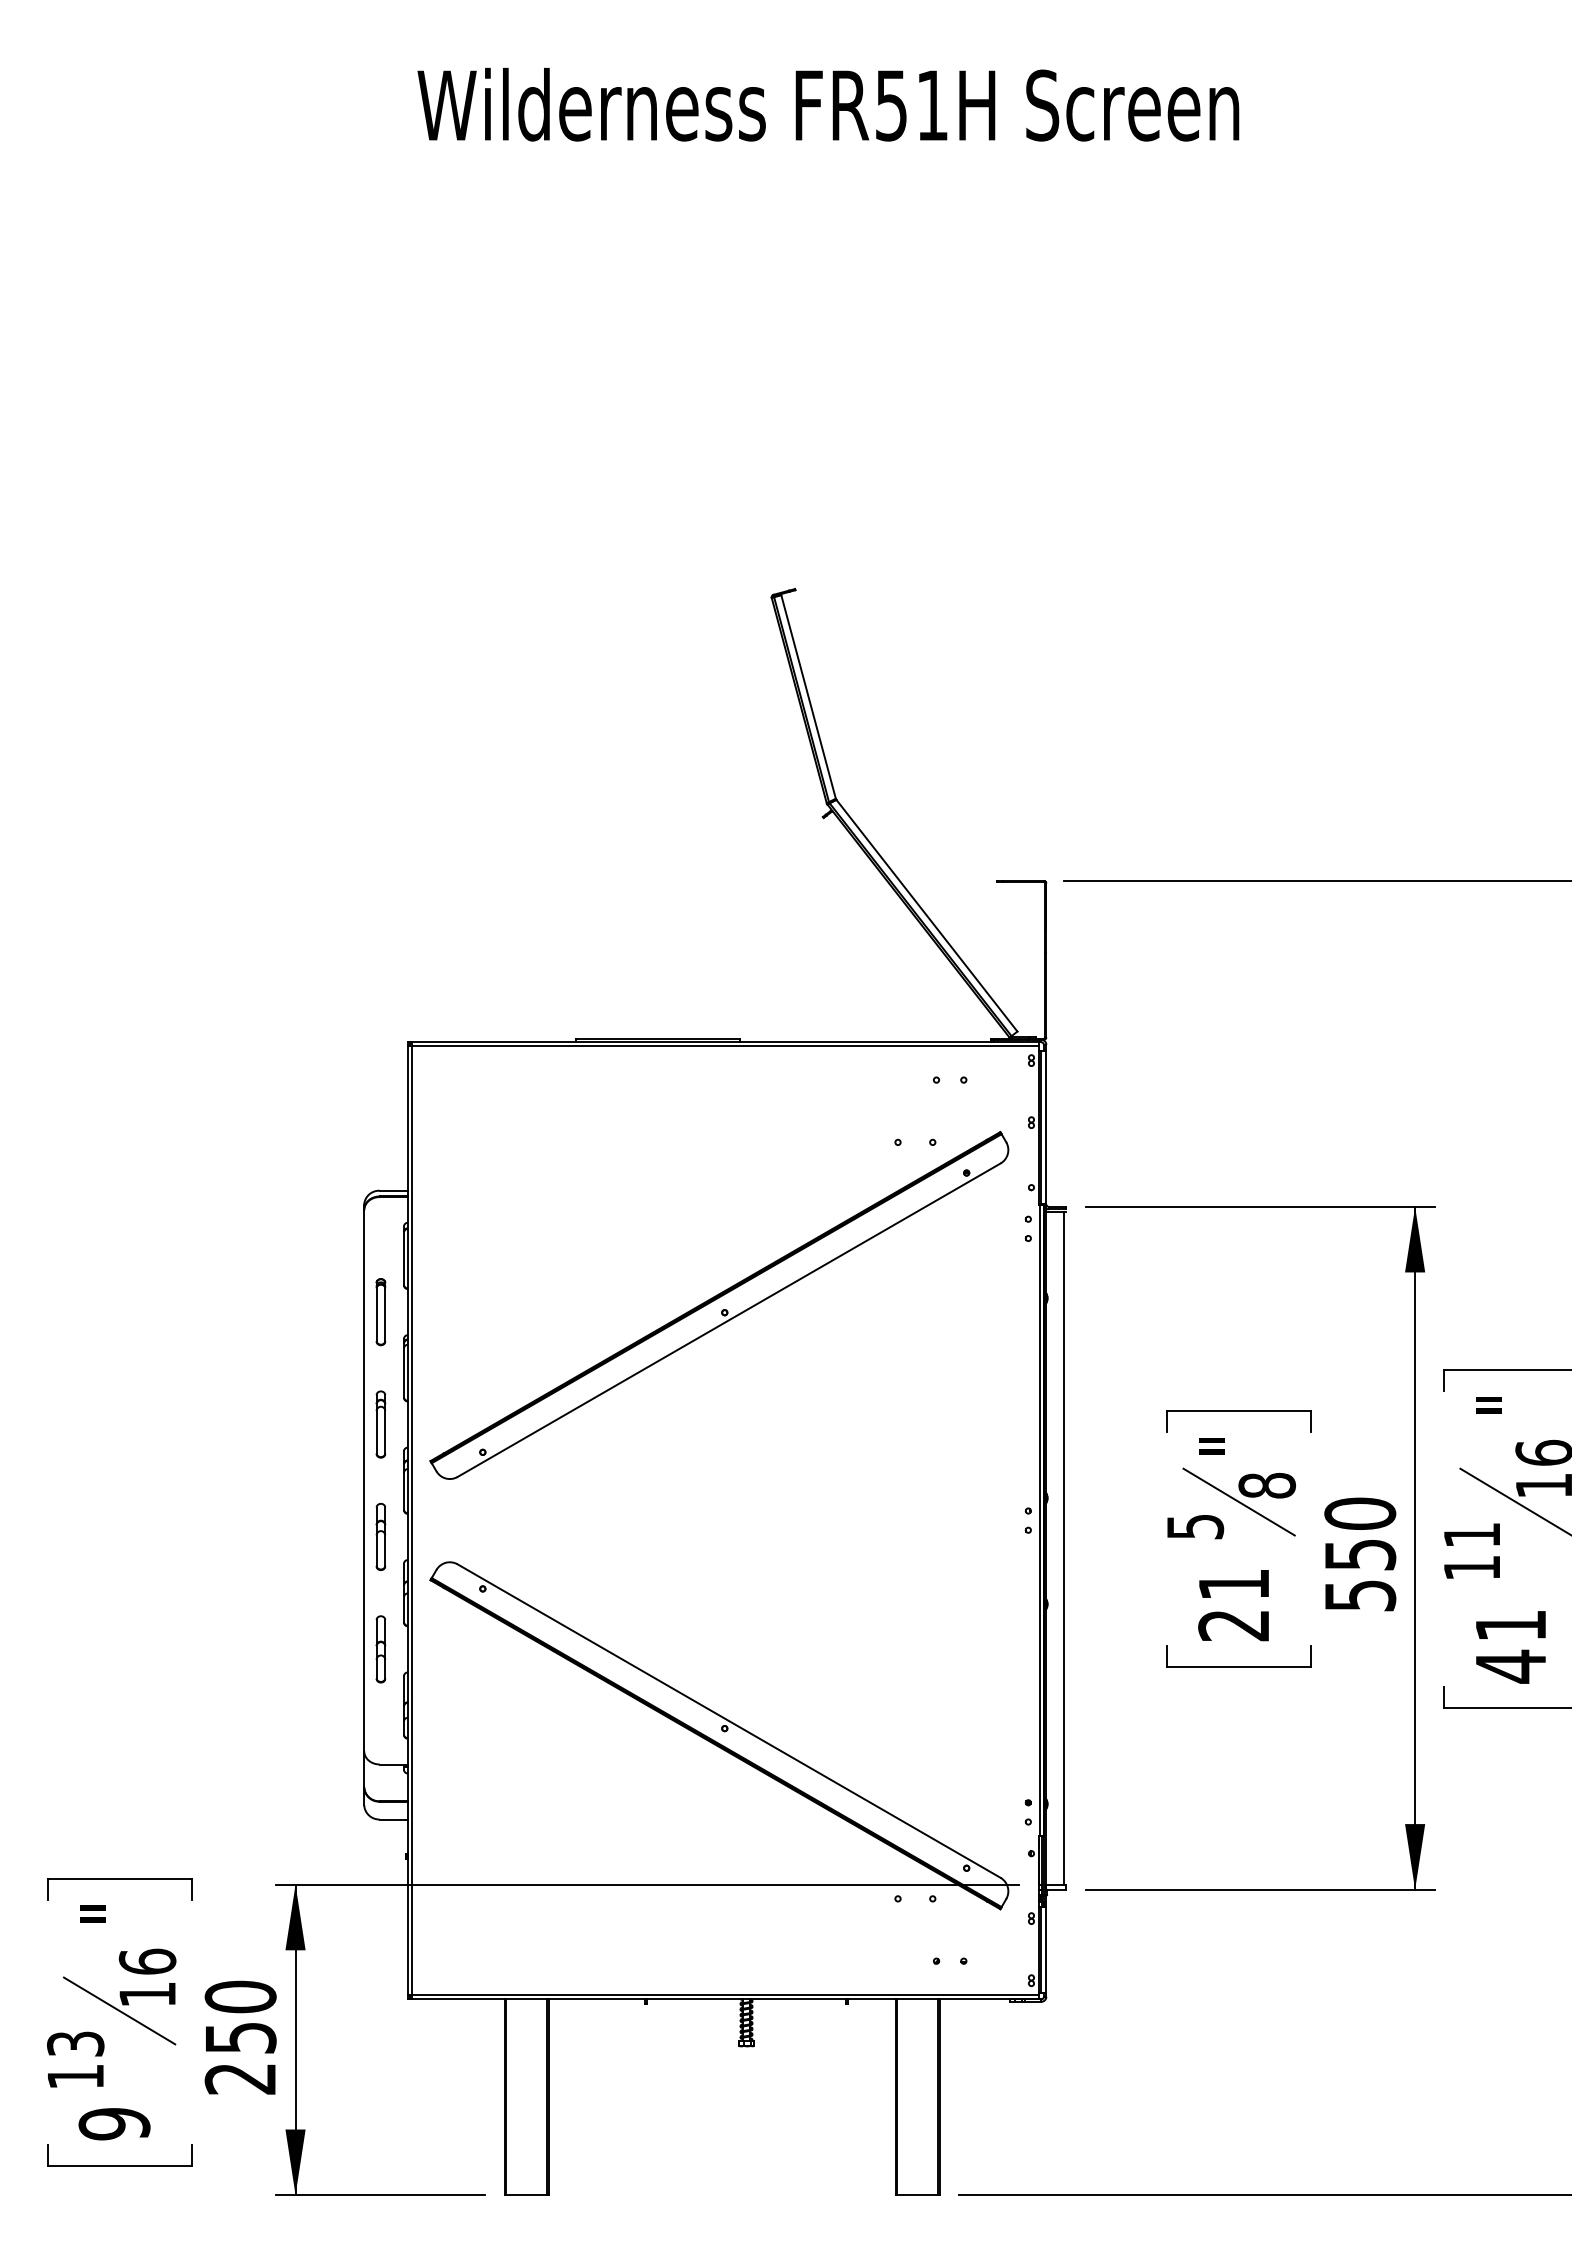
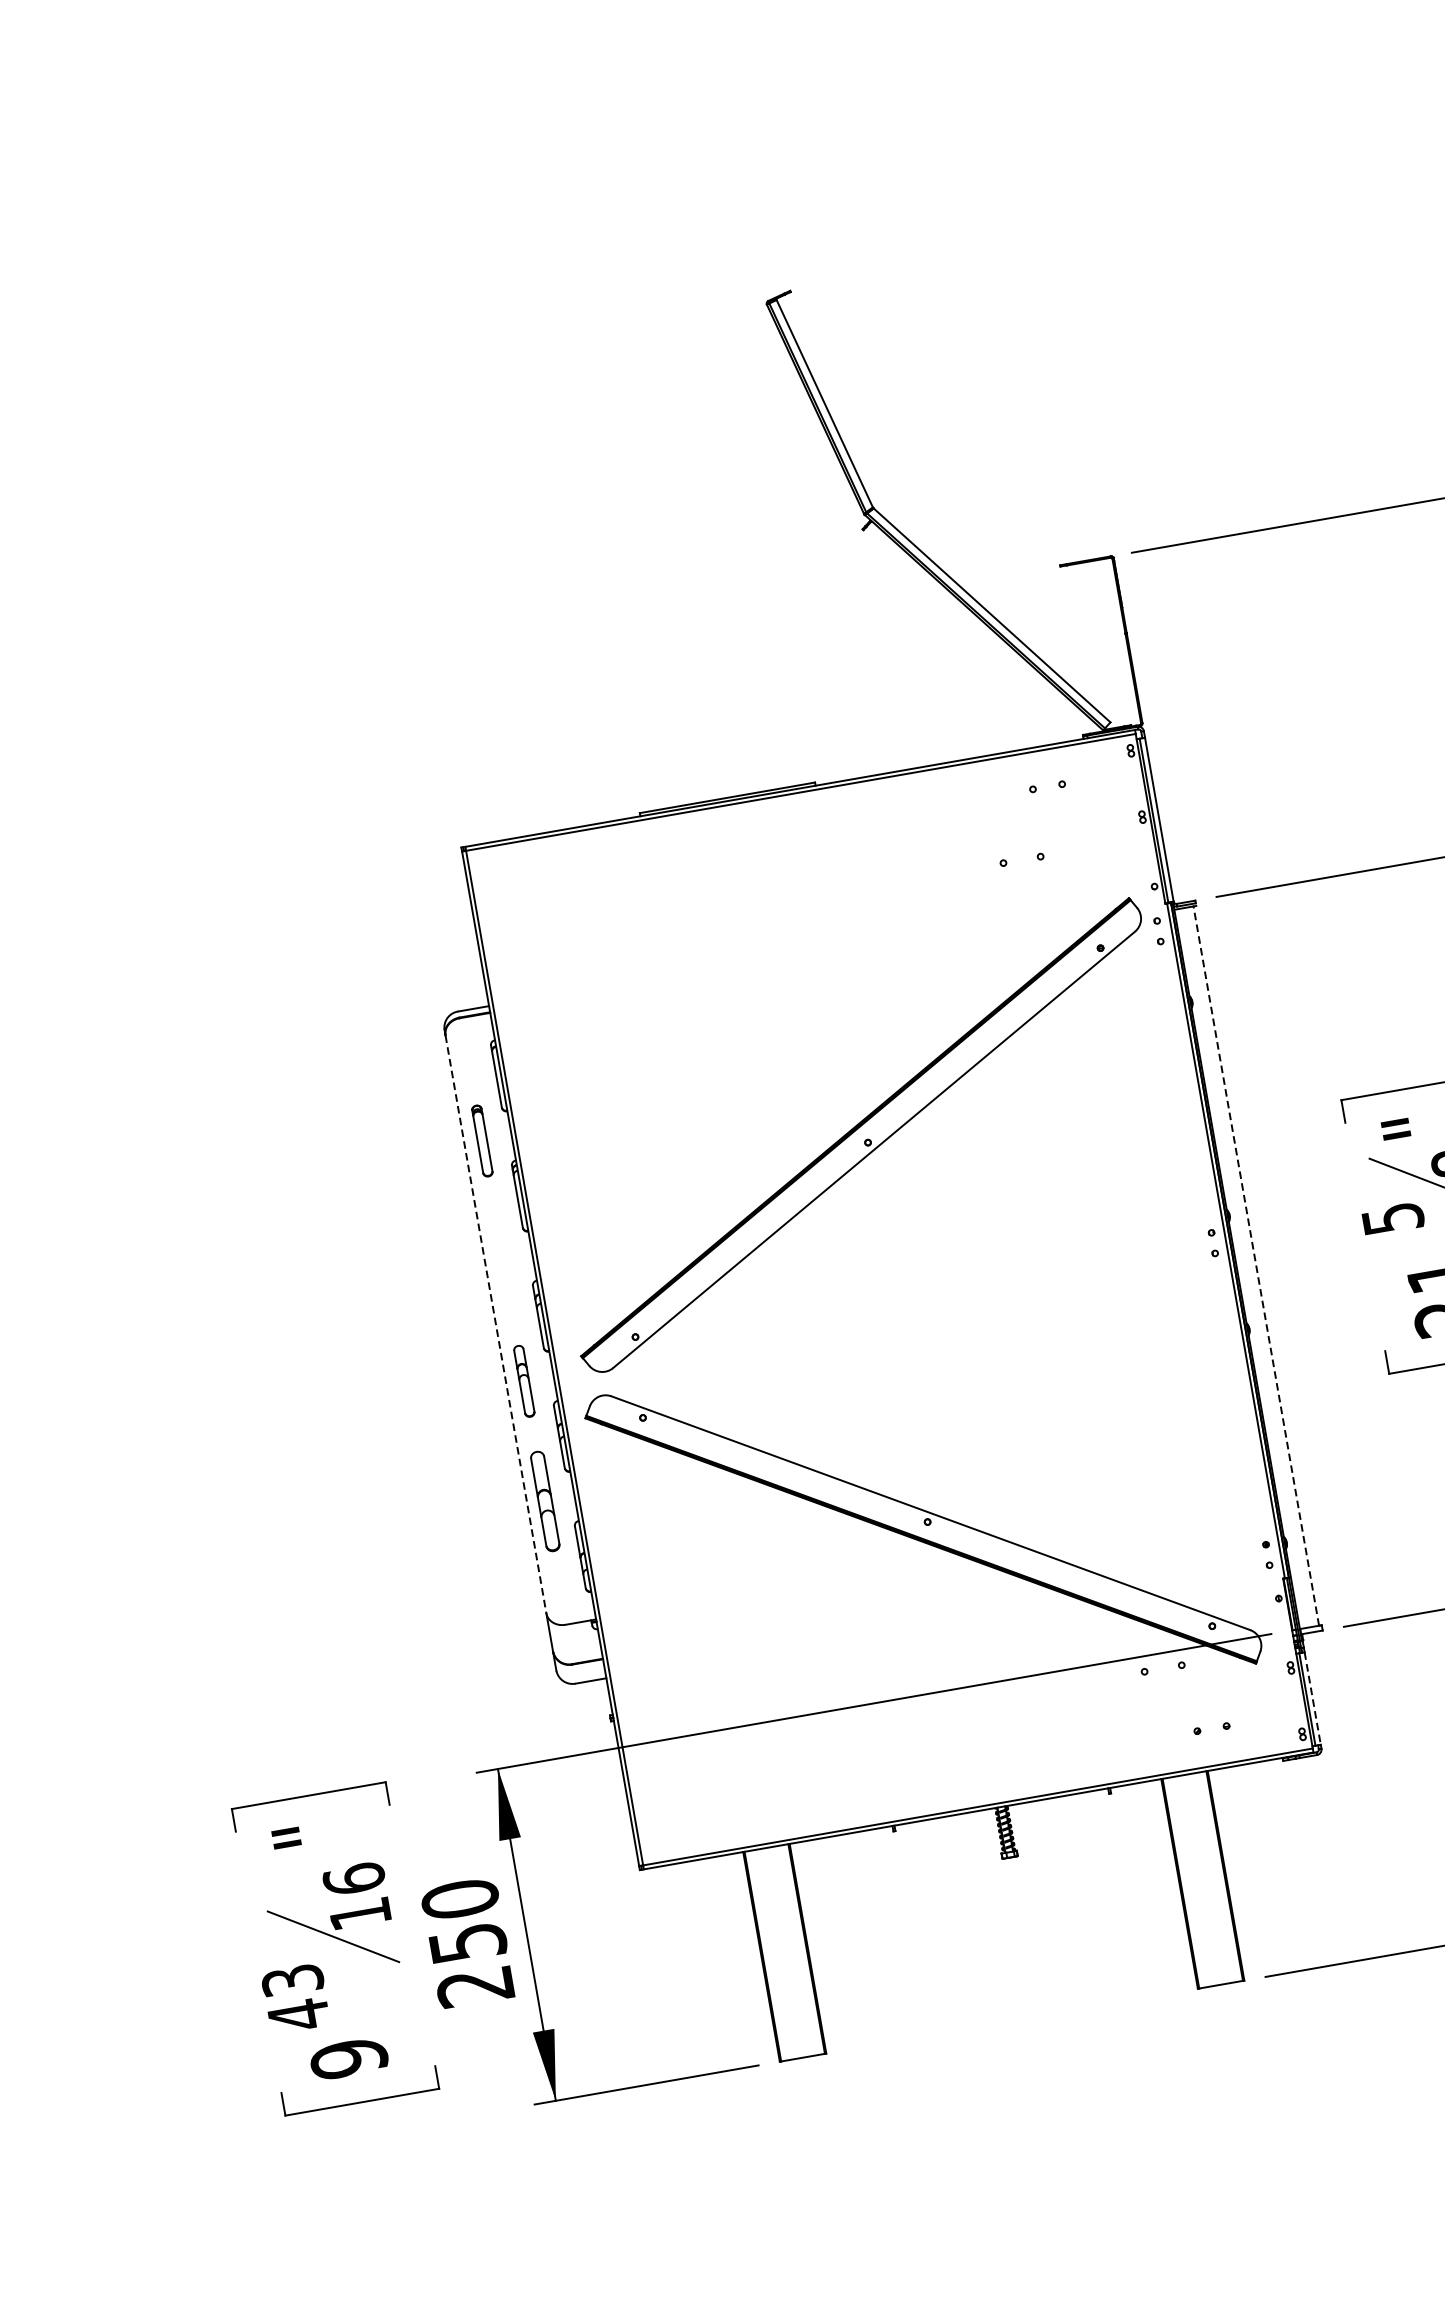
part: (719, 1304) -> (860, 1134), moved
part: (380, 1424) -> (502, 1261), removed
line: (364, 1481) -> (496, 1325), solid -> dashed
line: (1063, 1547) -> (1255, 1265), solid -> dashed
part: (380, 1649) -> (544, 1501), size x1.4
line: (1046, 1950) -> (1312, 1699), solid -> dashed
text: (75, 2076) -> (298, 2015), 13 -> 43

